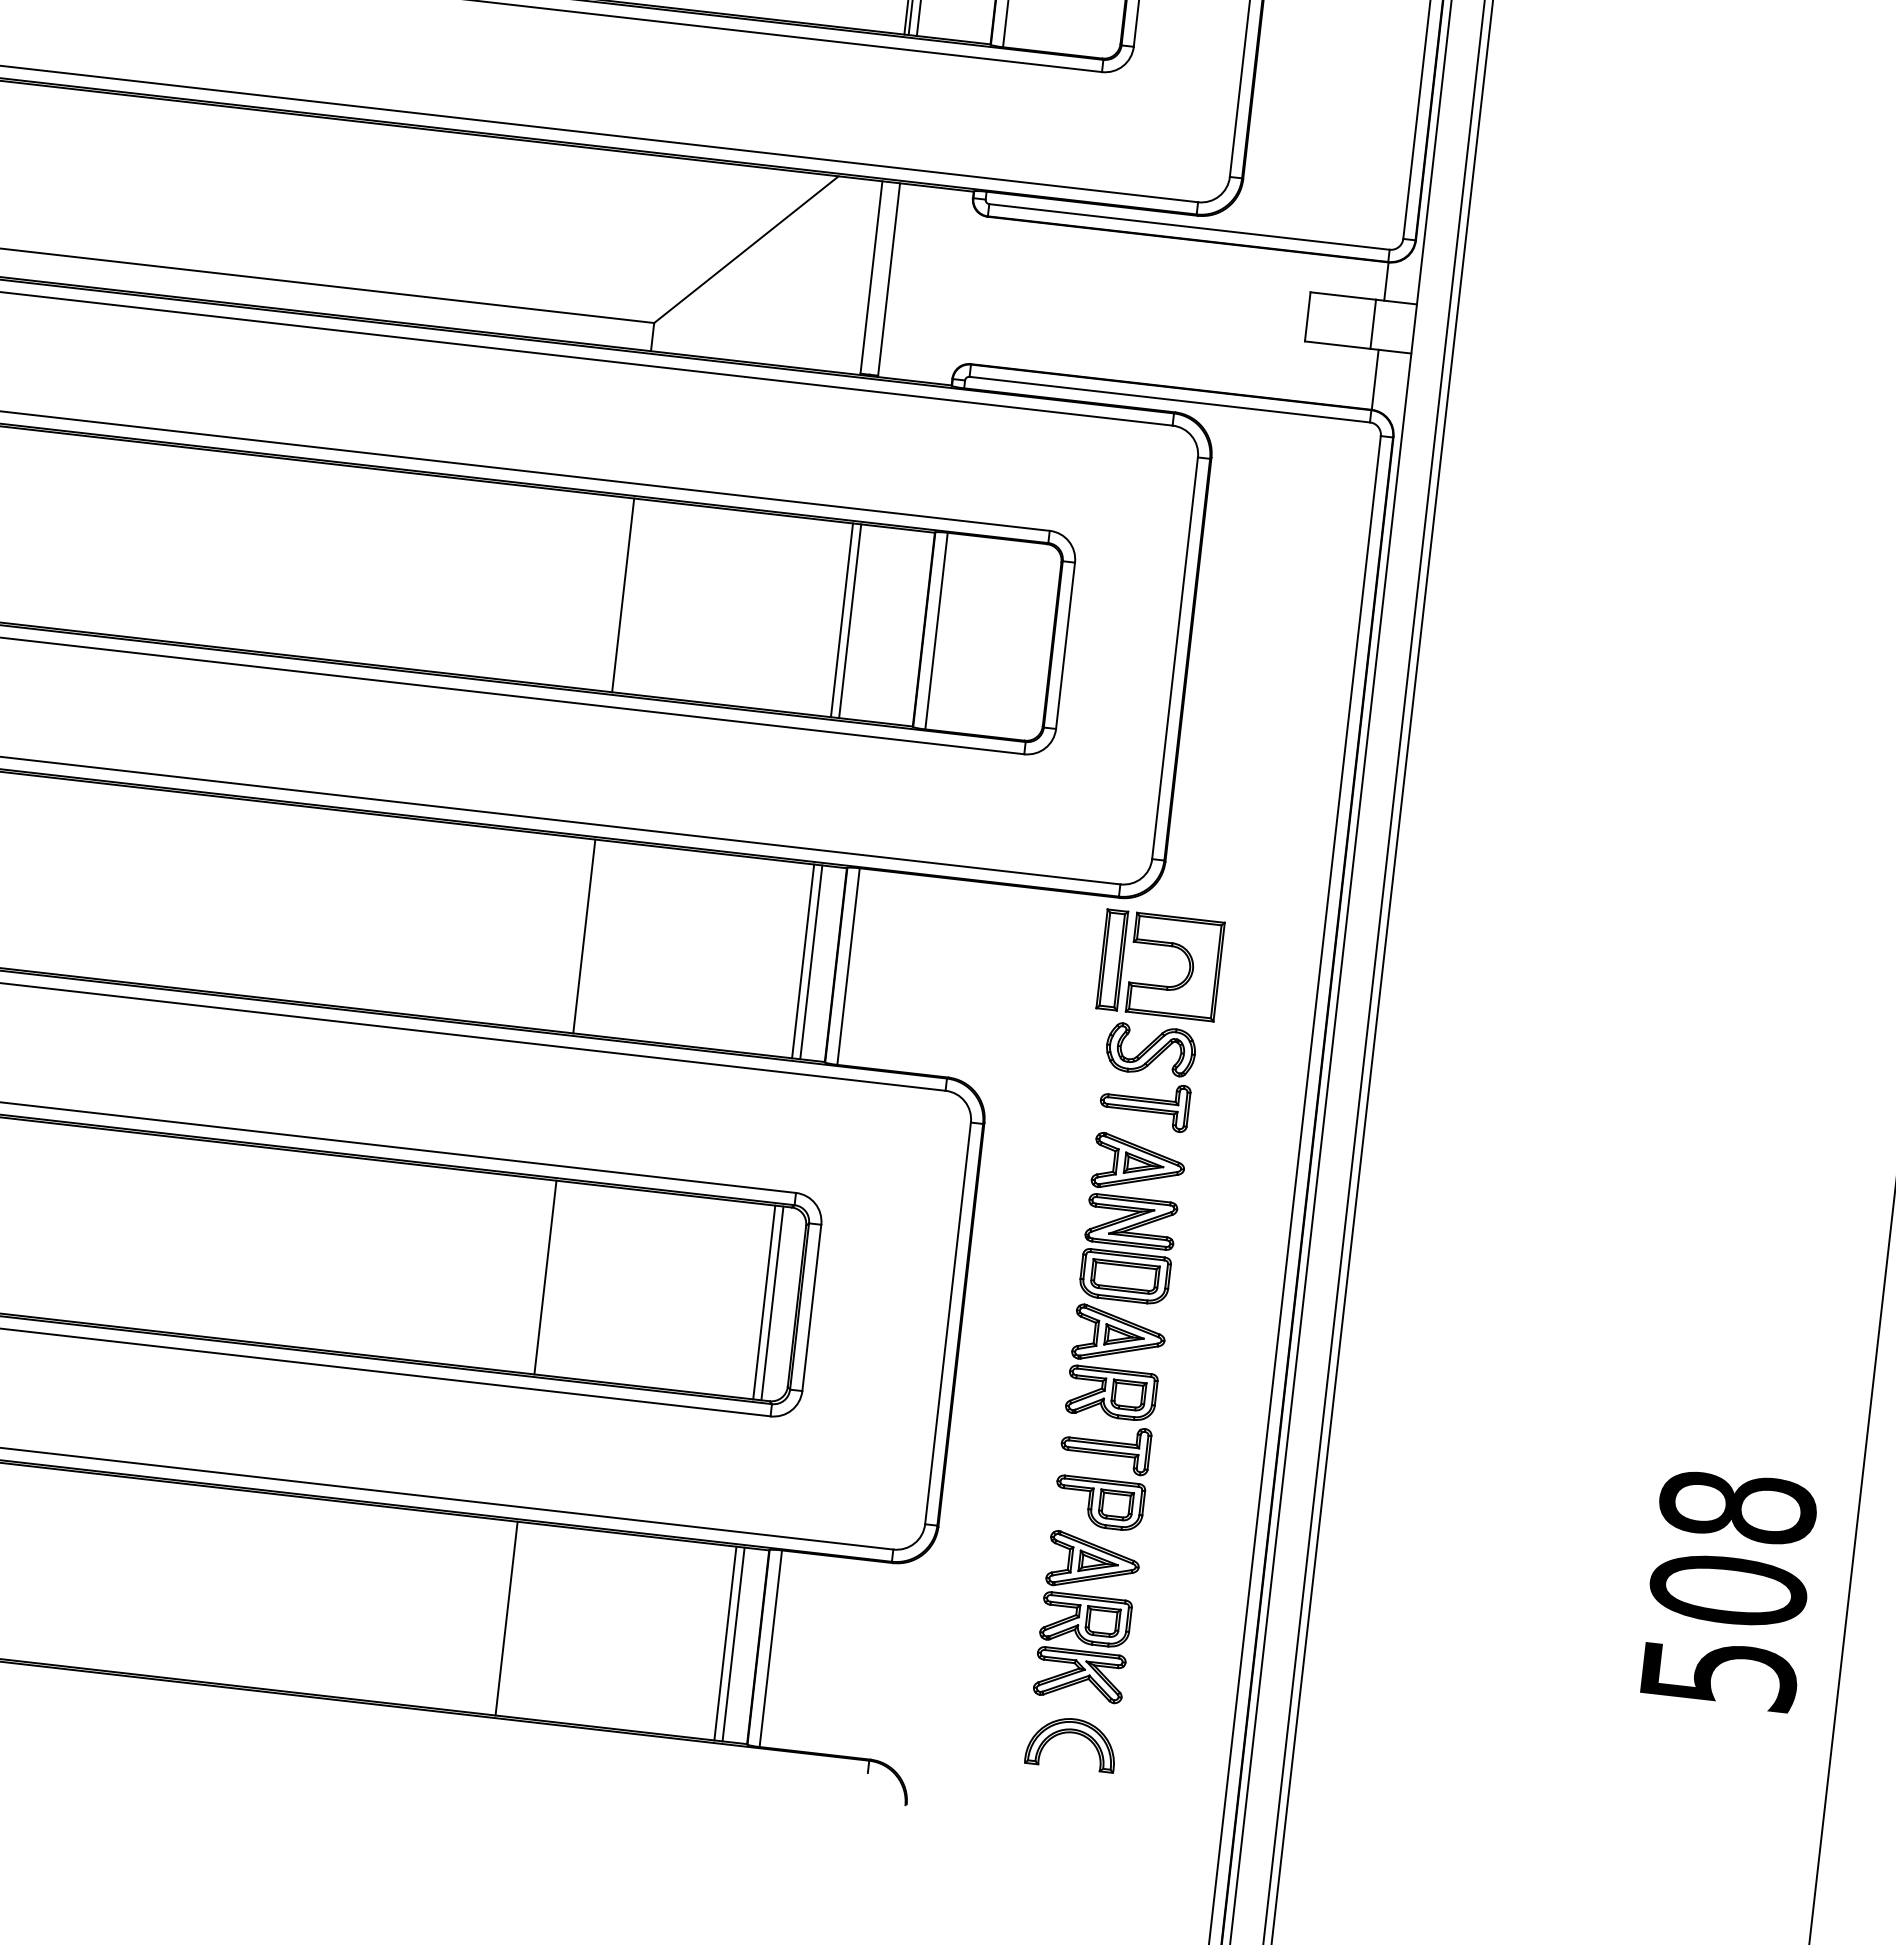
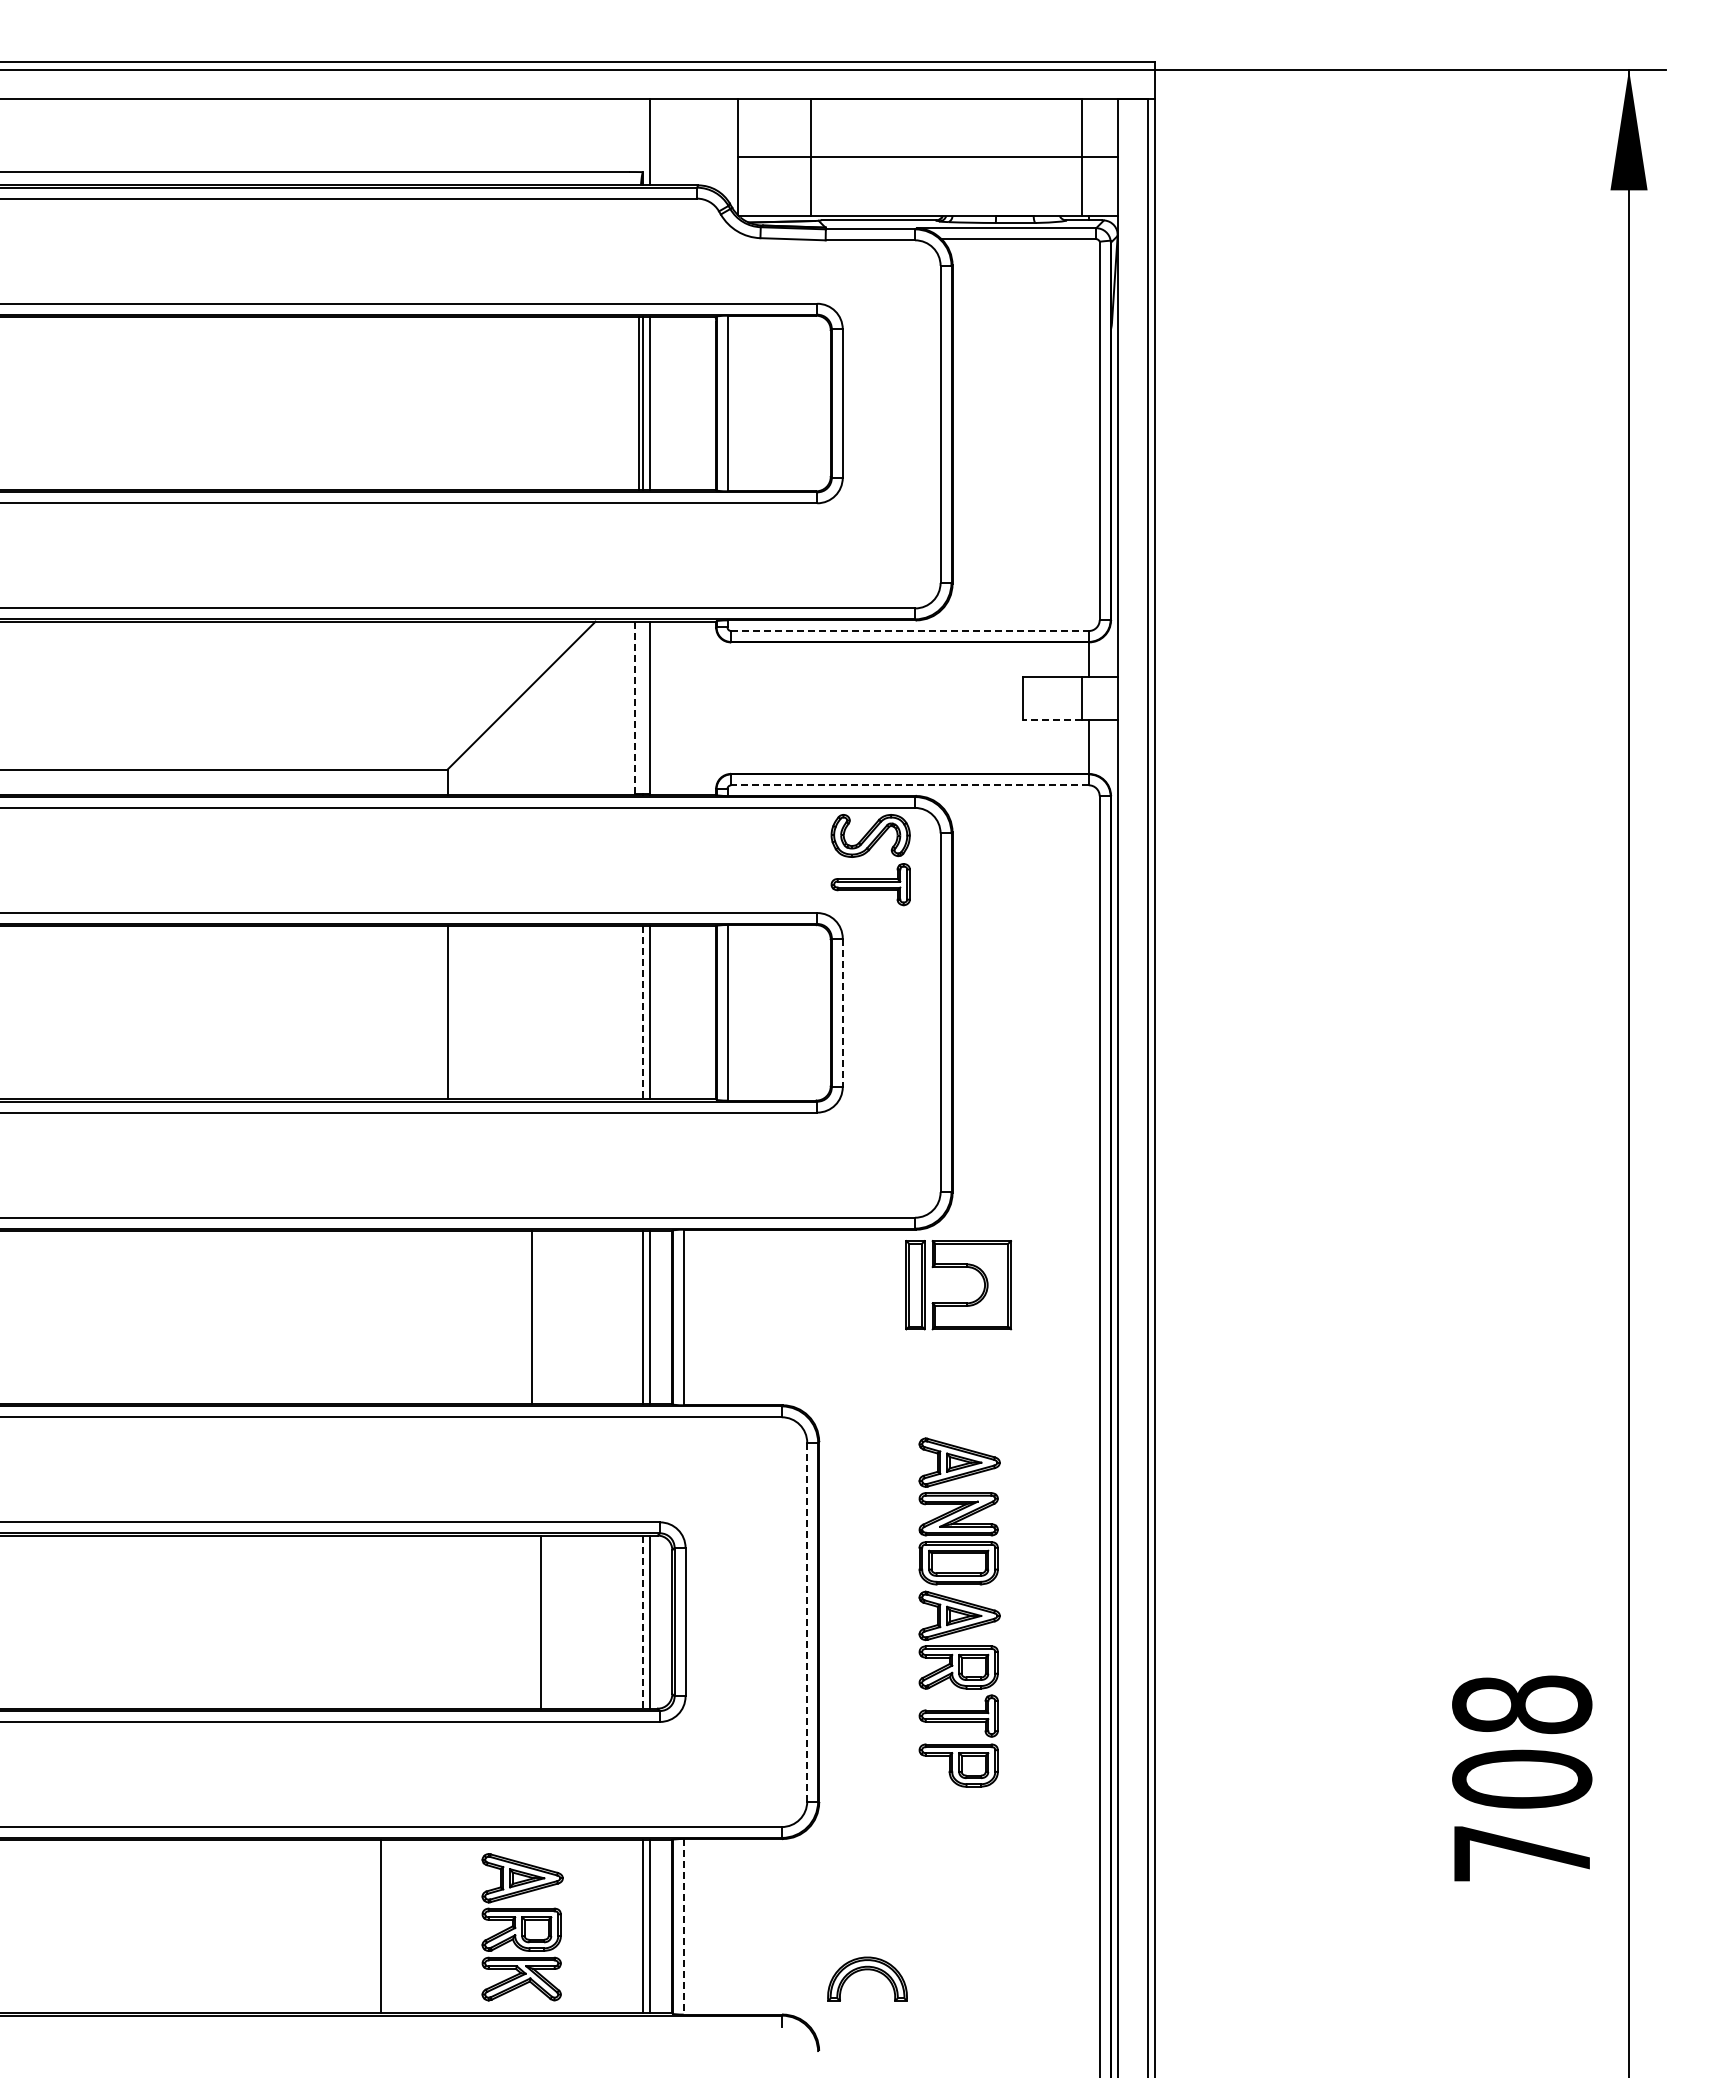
line: (1188, 227) -> (909, 631), solid -> dashed
line: (871, 277) -> (634, 707), solid -> dashed
line: (1337, 345) -> (1052, 720), solid -> dashed
line: (1169, 399) -> (909, 785), solid -> dashed
line: (842, 620) -> (643, 1012), solid -> dashed
line: (1065, 646) -> (842, 1013), solid -> dashed
line: (584, 936) -> (531, 1317), moved
part: (1142, 1070) -> (865, 854), moved
line: (545, 1276) -> (540, 1621), moved
line: (764, 1302) -> (643, 1622), solid -> dashed
line: (948, 1322) -> (807, 1621), solid -> dashed
part: (1087, 1617) -> (522, 1927), moved
line: (506, 1618) -> (380, 1926), moved
line: (770, 1648) -> (683, 1926), solid -> dashed
text: (1720, 1673) -> (1523, 1853), 508 -> 708
part: (1072, 1733) -> (867, 1970), moved

